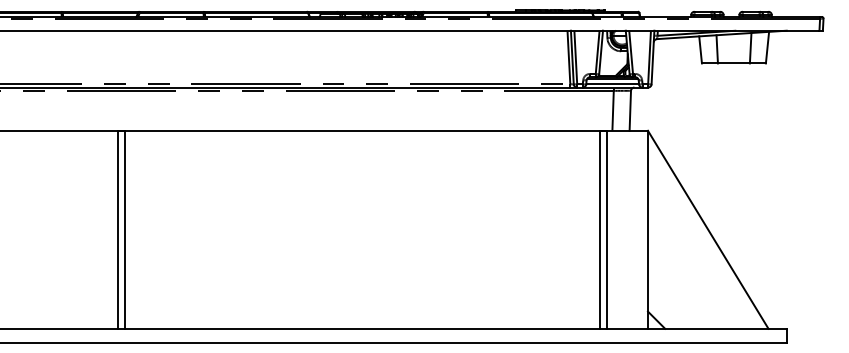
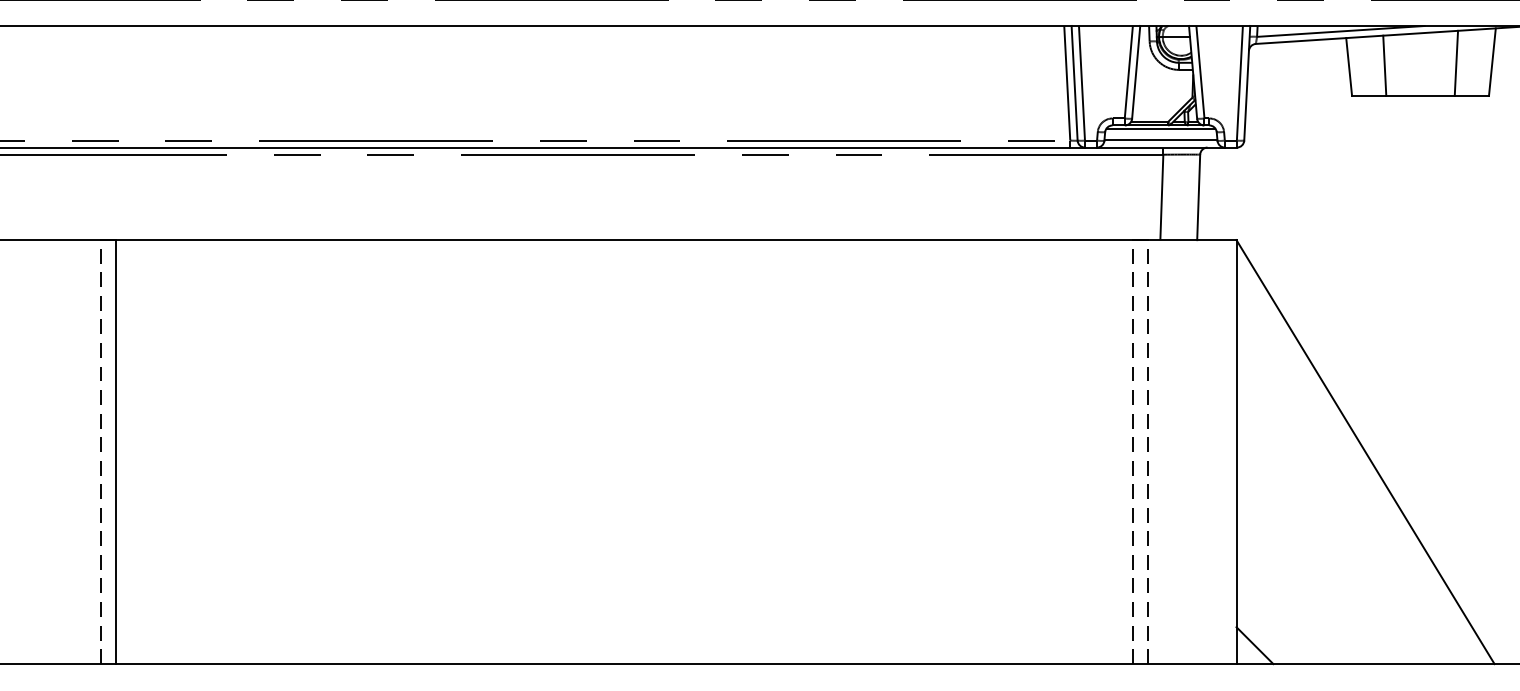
line: (117, 229) -> (100, 451), solid -> dashed
line: (599, 229) -> (1132, 451), solid -> dashed
line: (606, 229) -> (1147, 451), solid -> dashed

